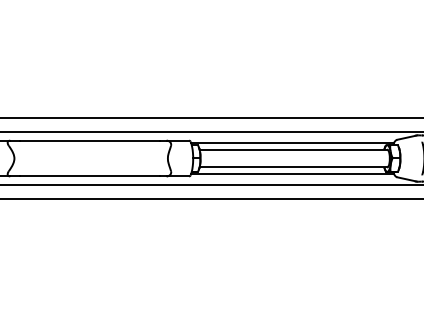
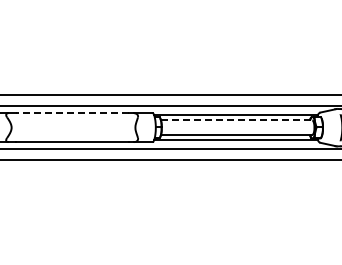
line: (89, 140) -> (72, 113), solid -> dashed
line: (293, 149) -> (236, 120), solid -> dashed

